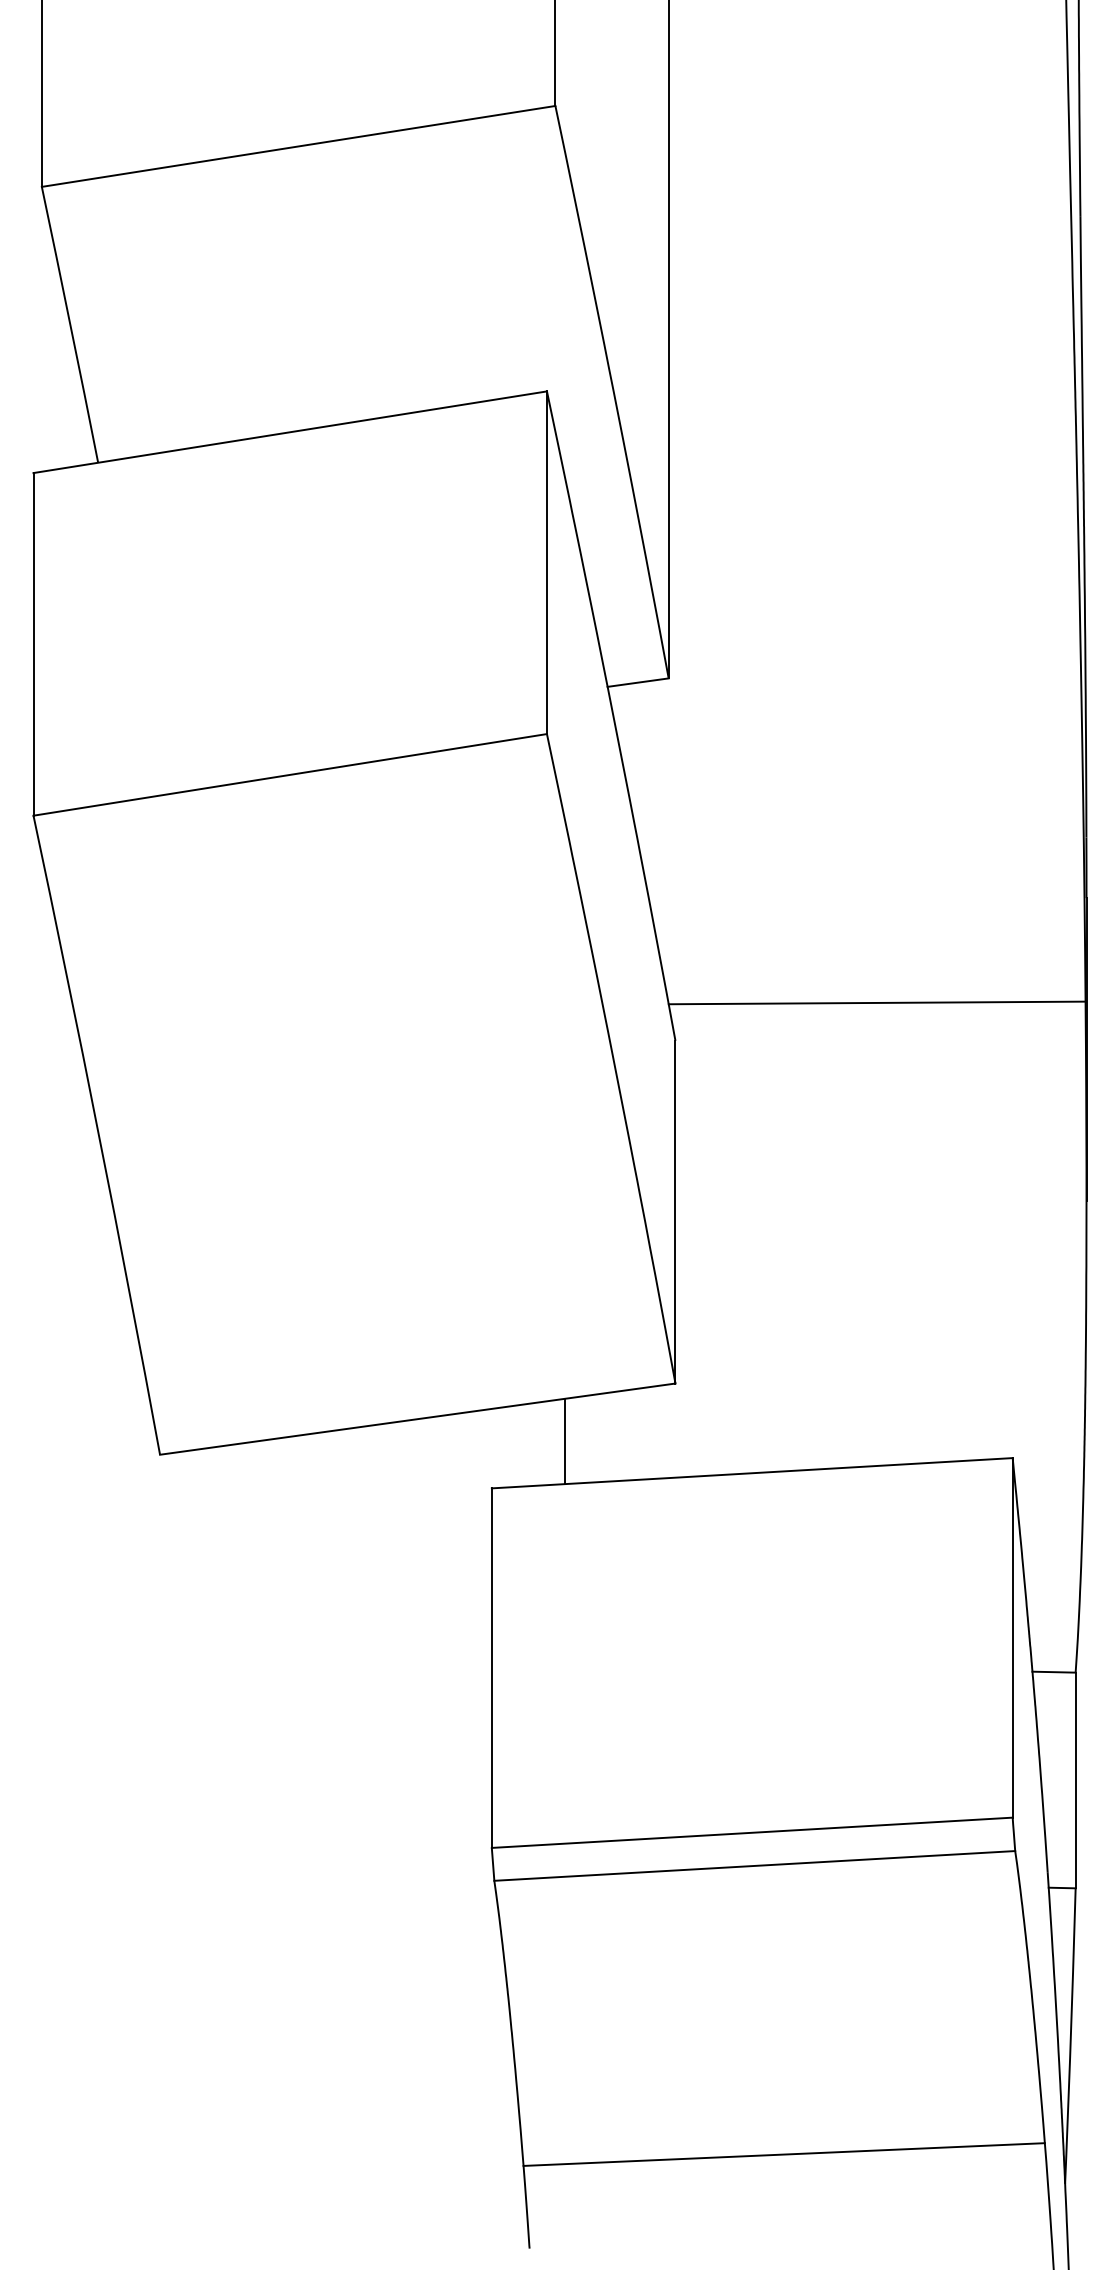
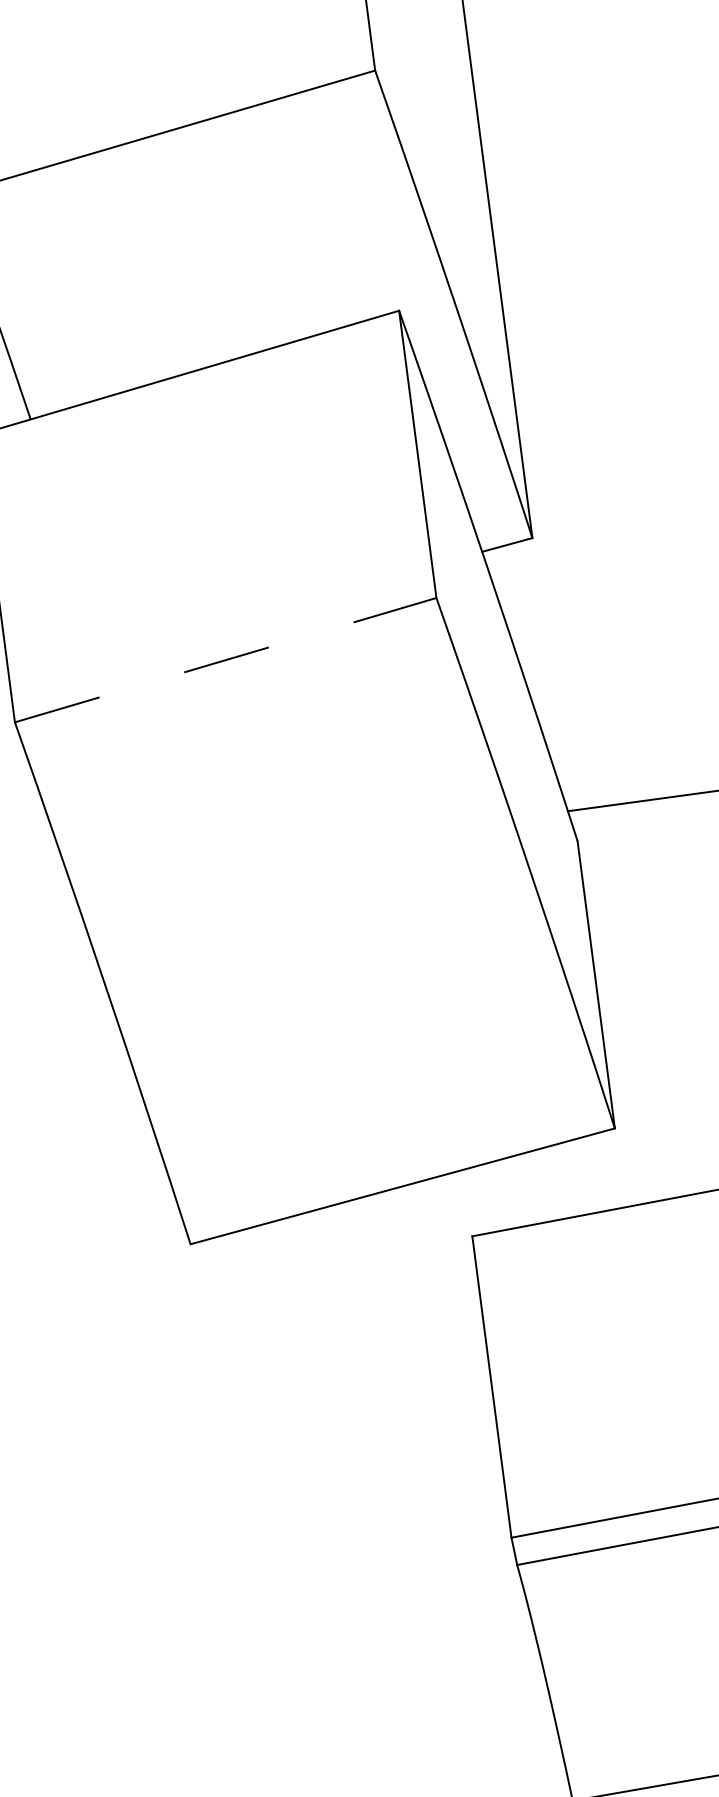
line: (290, 774) -> (225, 659), solid -> dashed
line: (564, 1441) -> (528, 1189), removed

